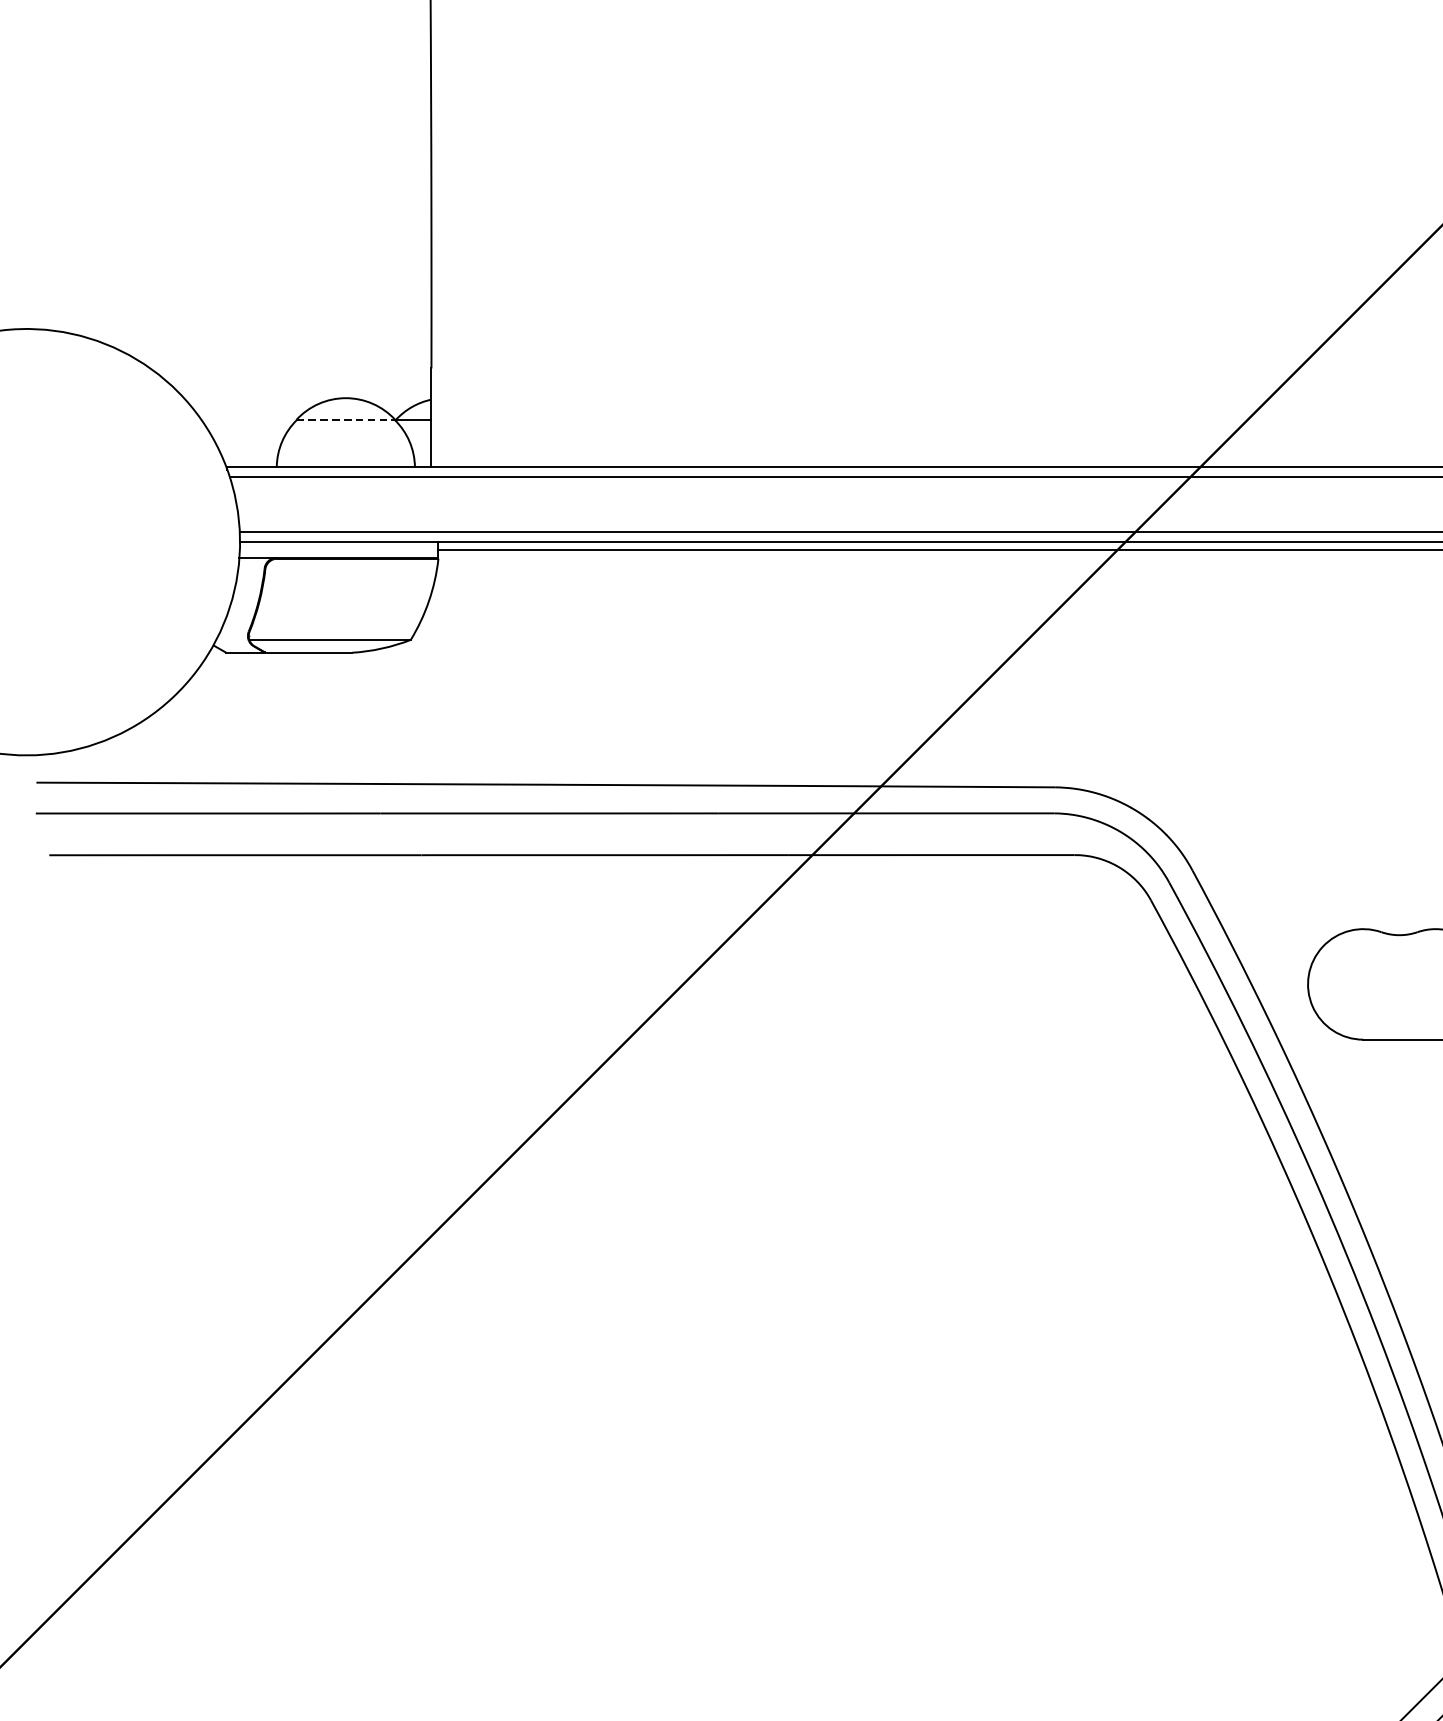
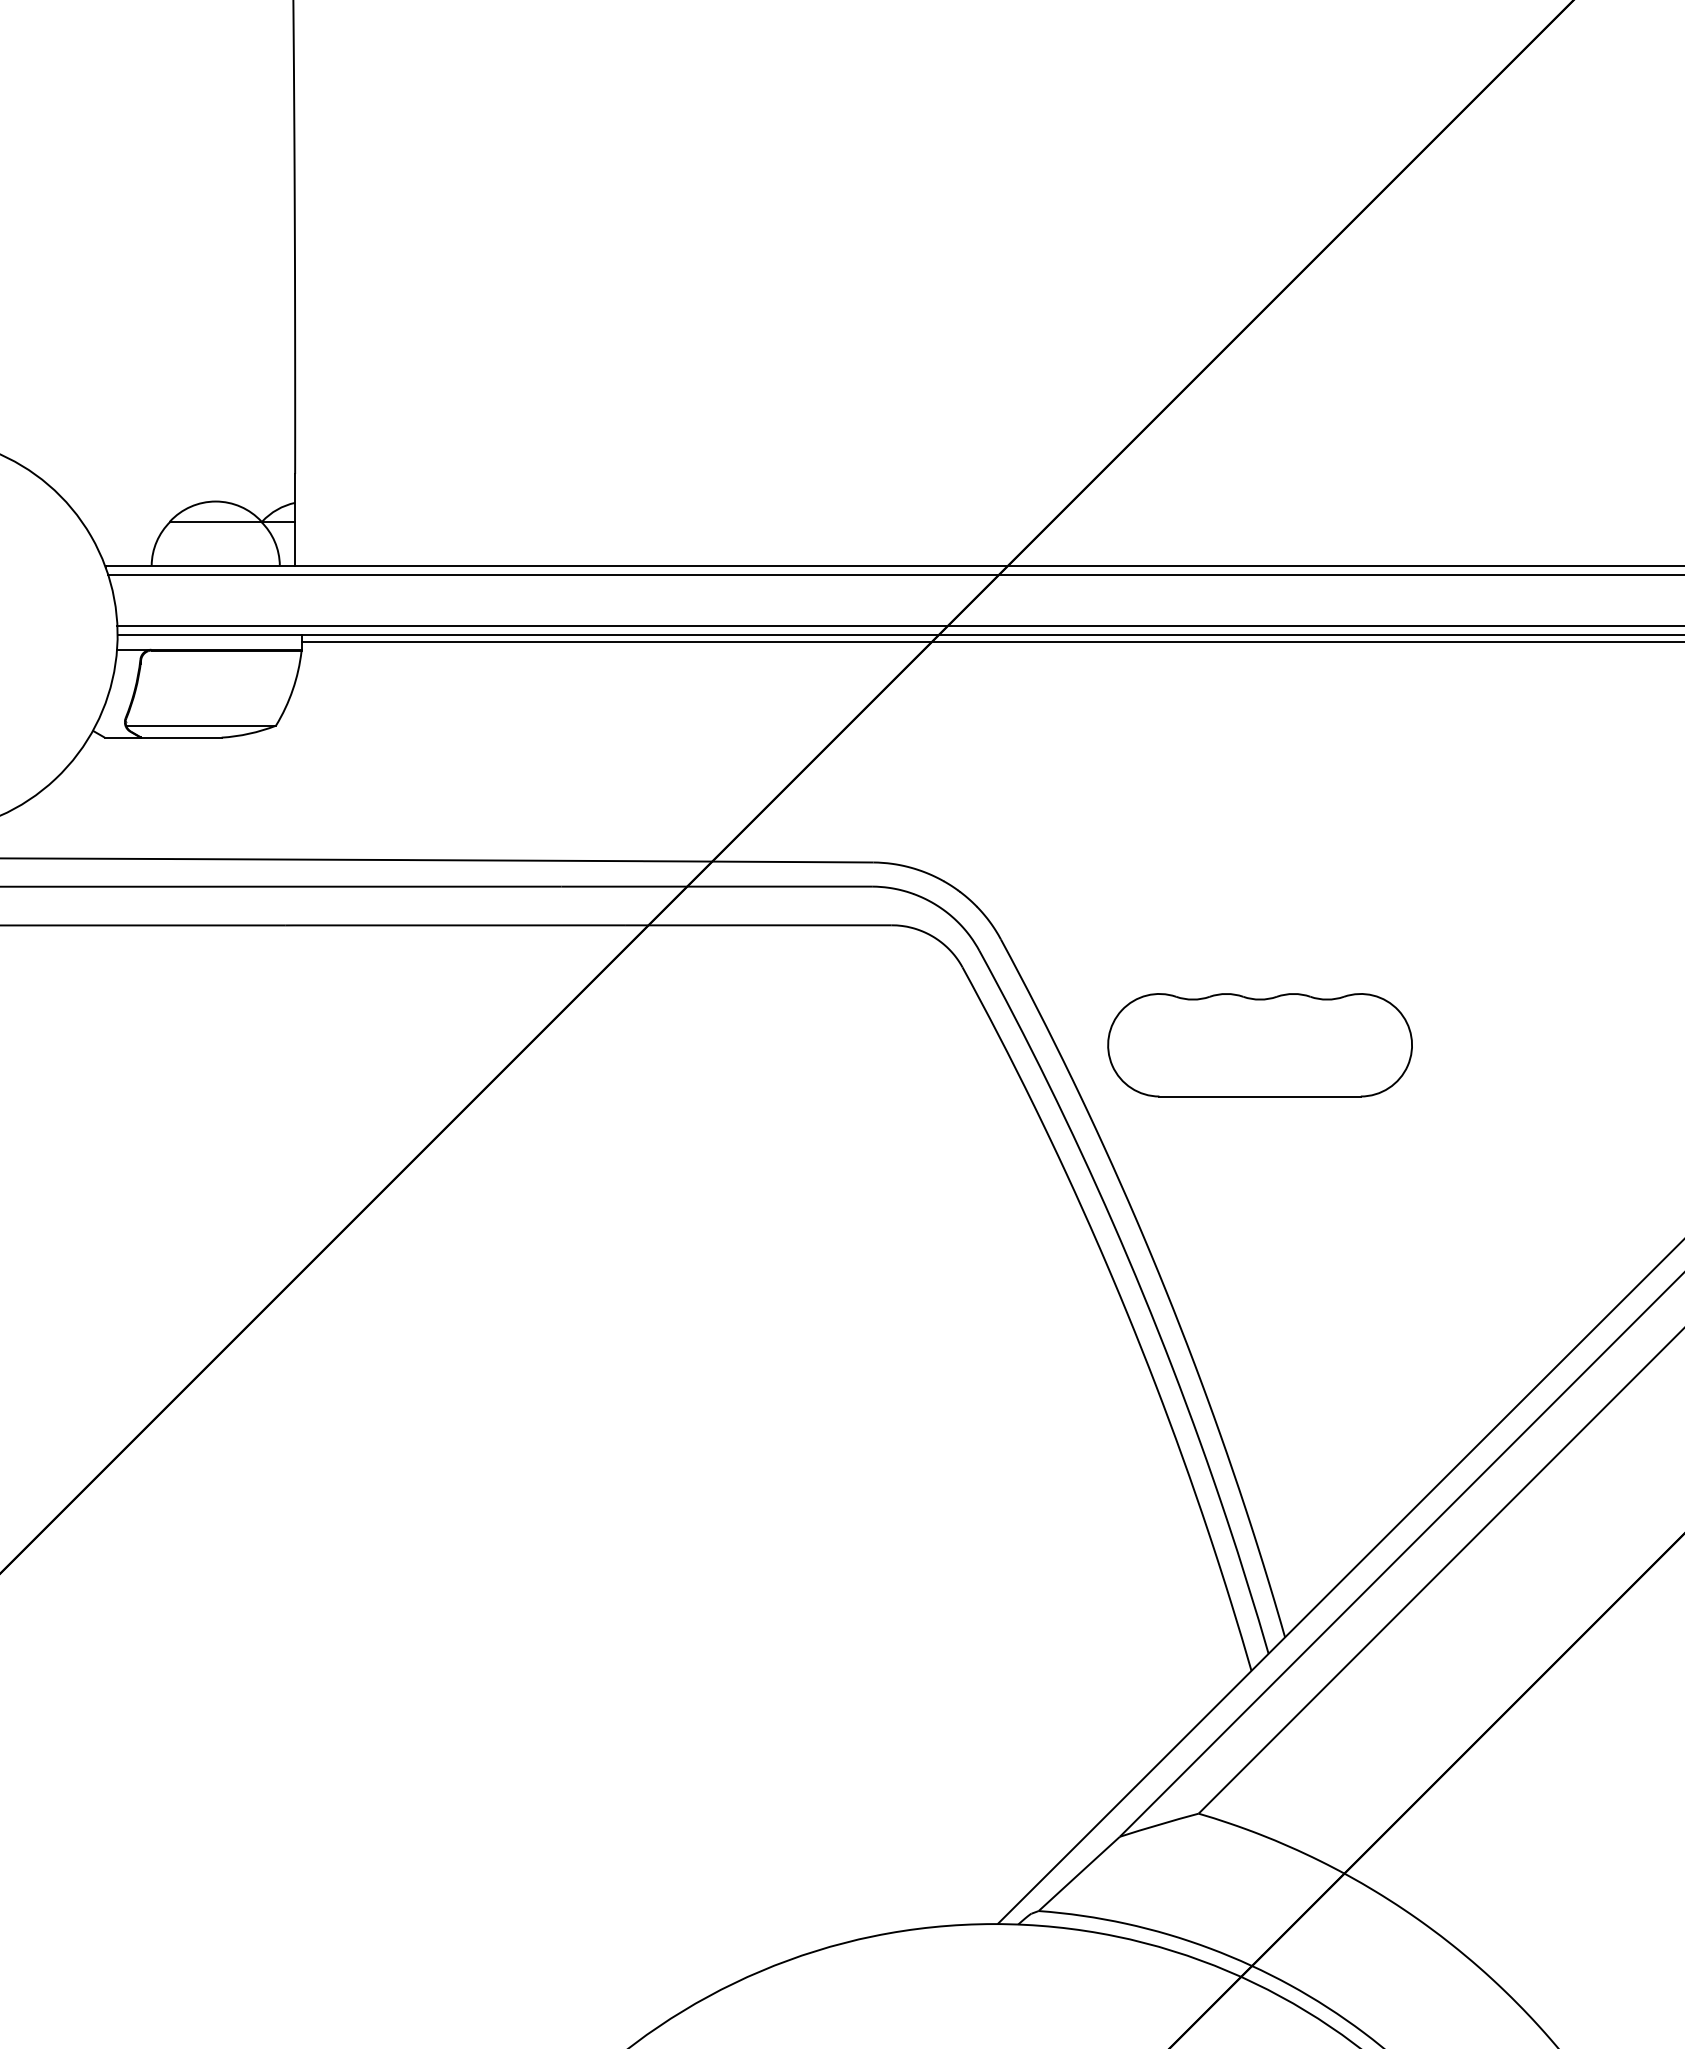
line: (345, 419) -> (215, 521), dashed -> solid

